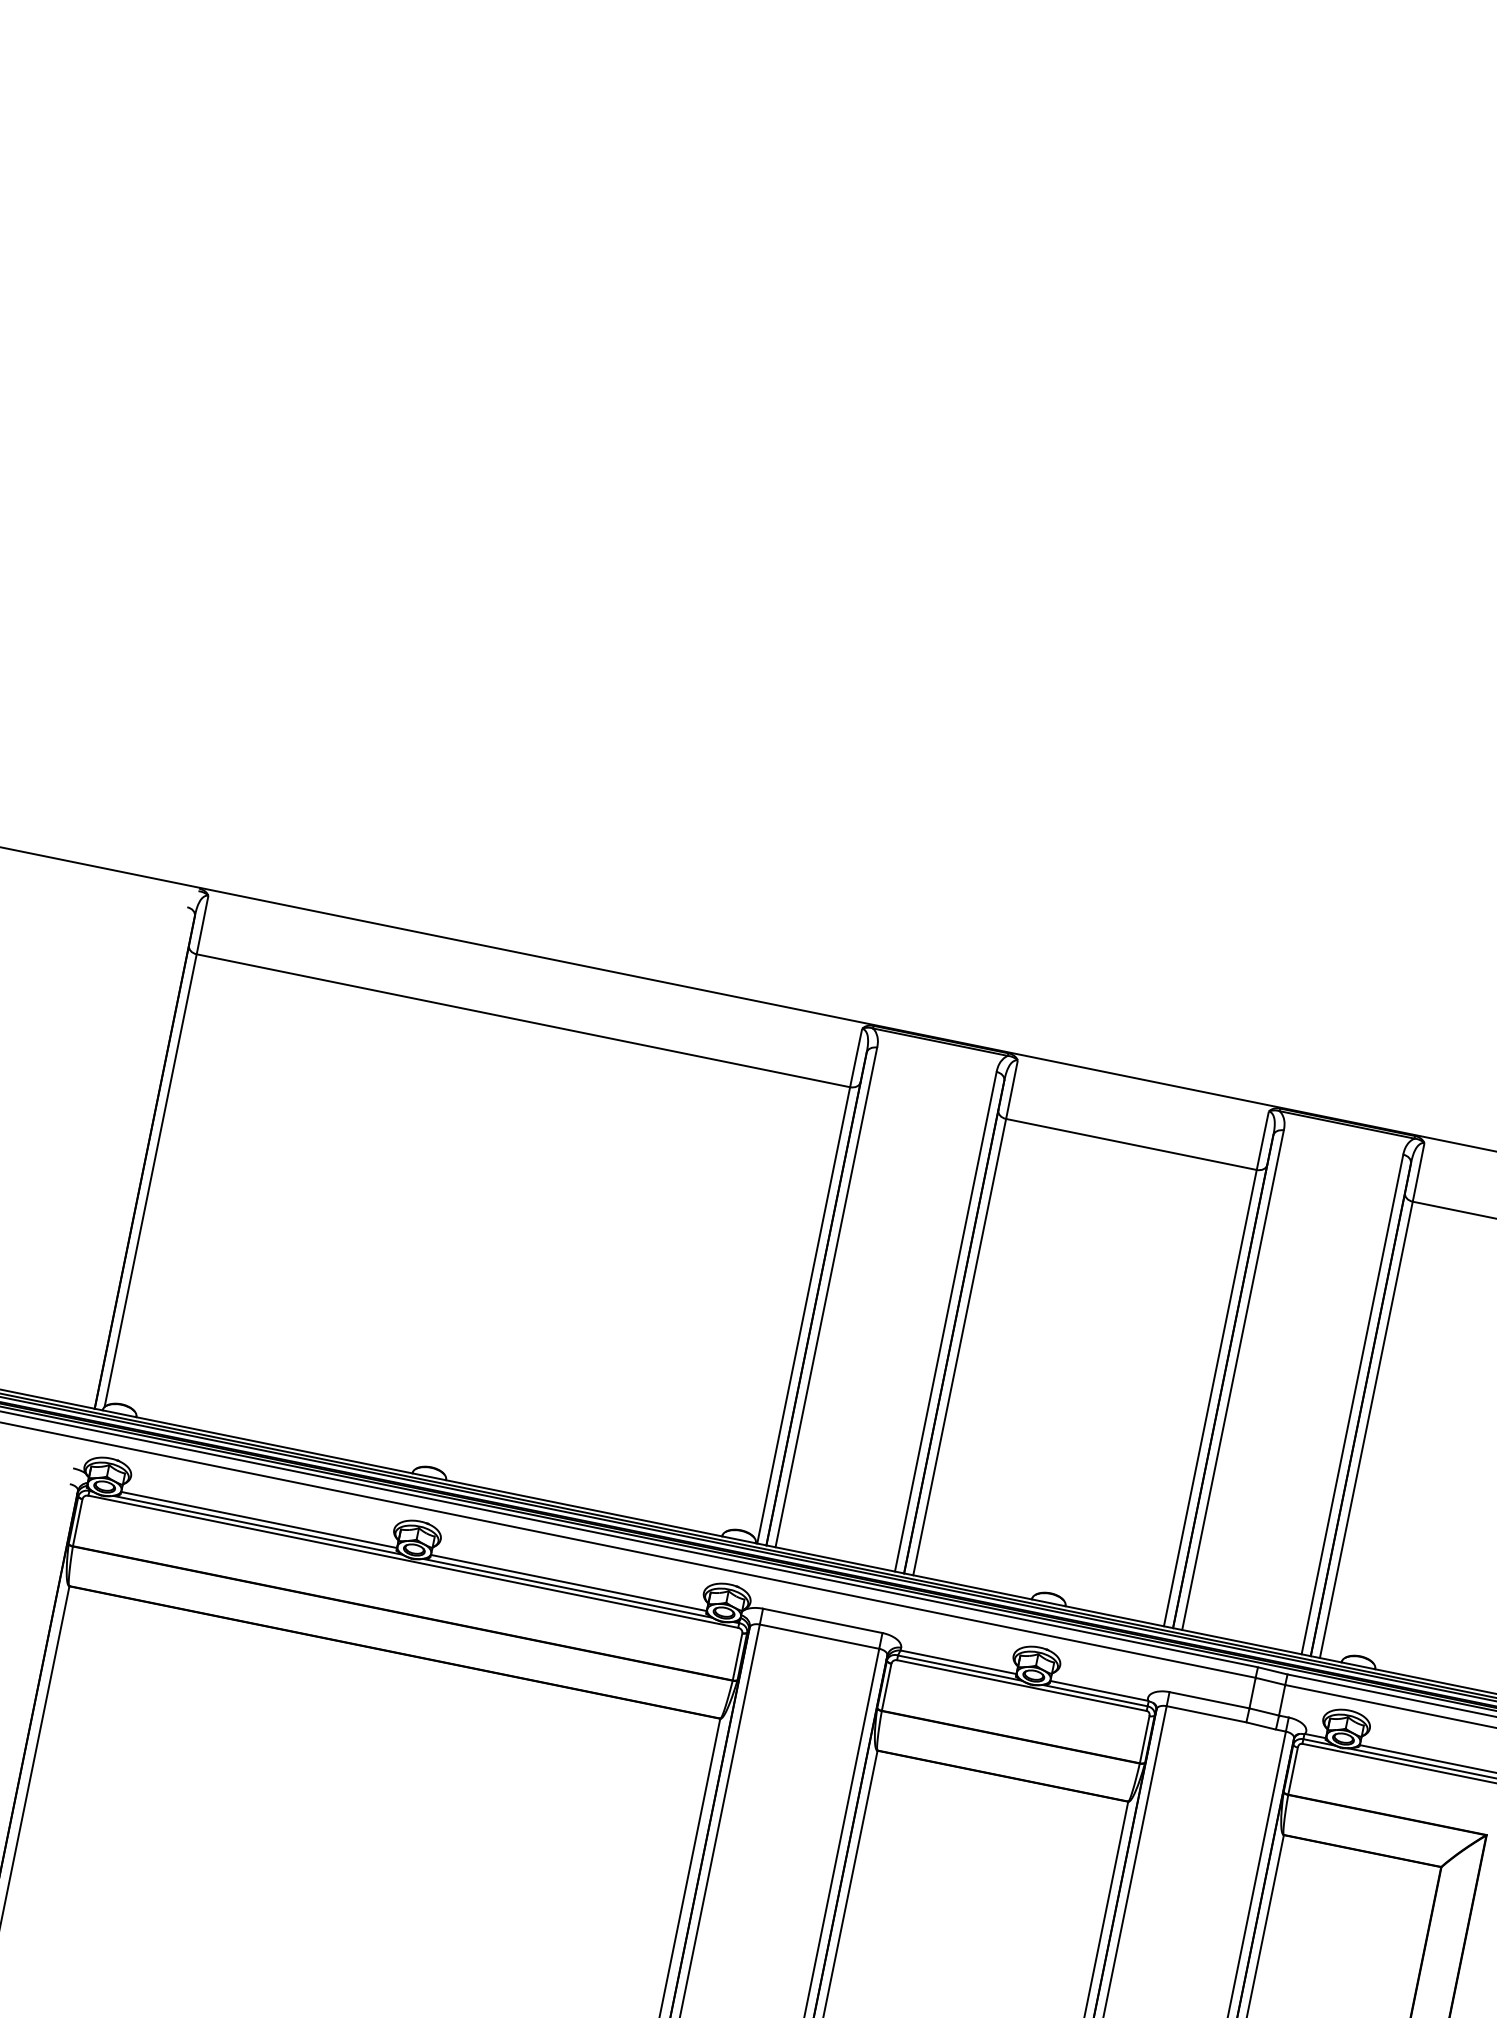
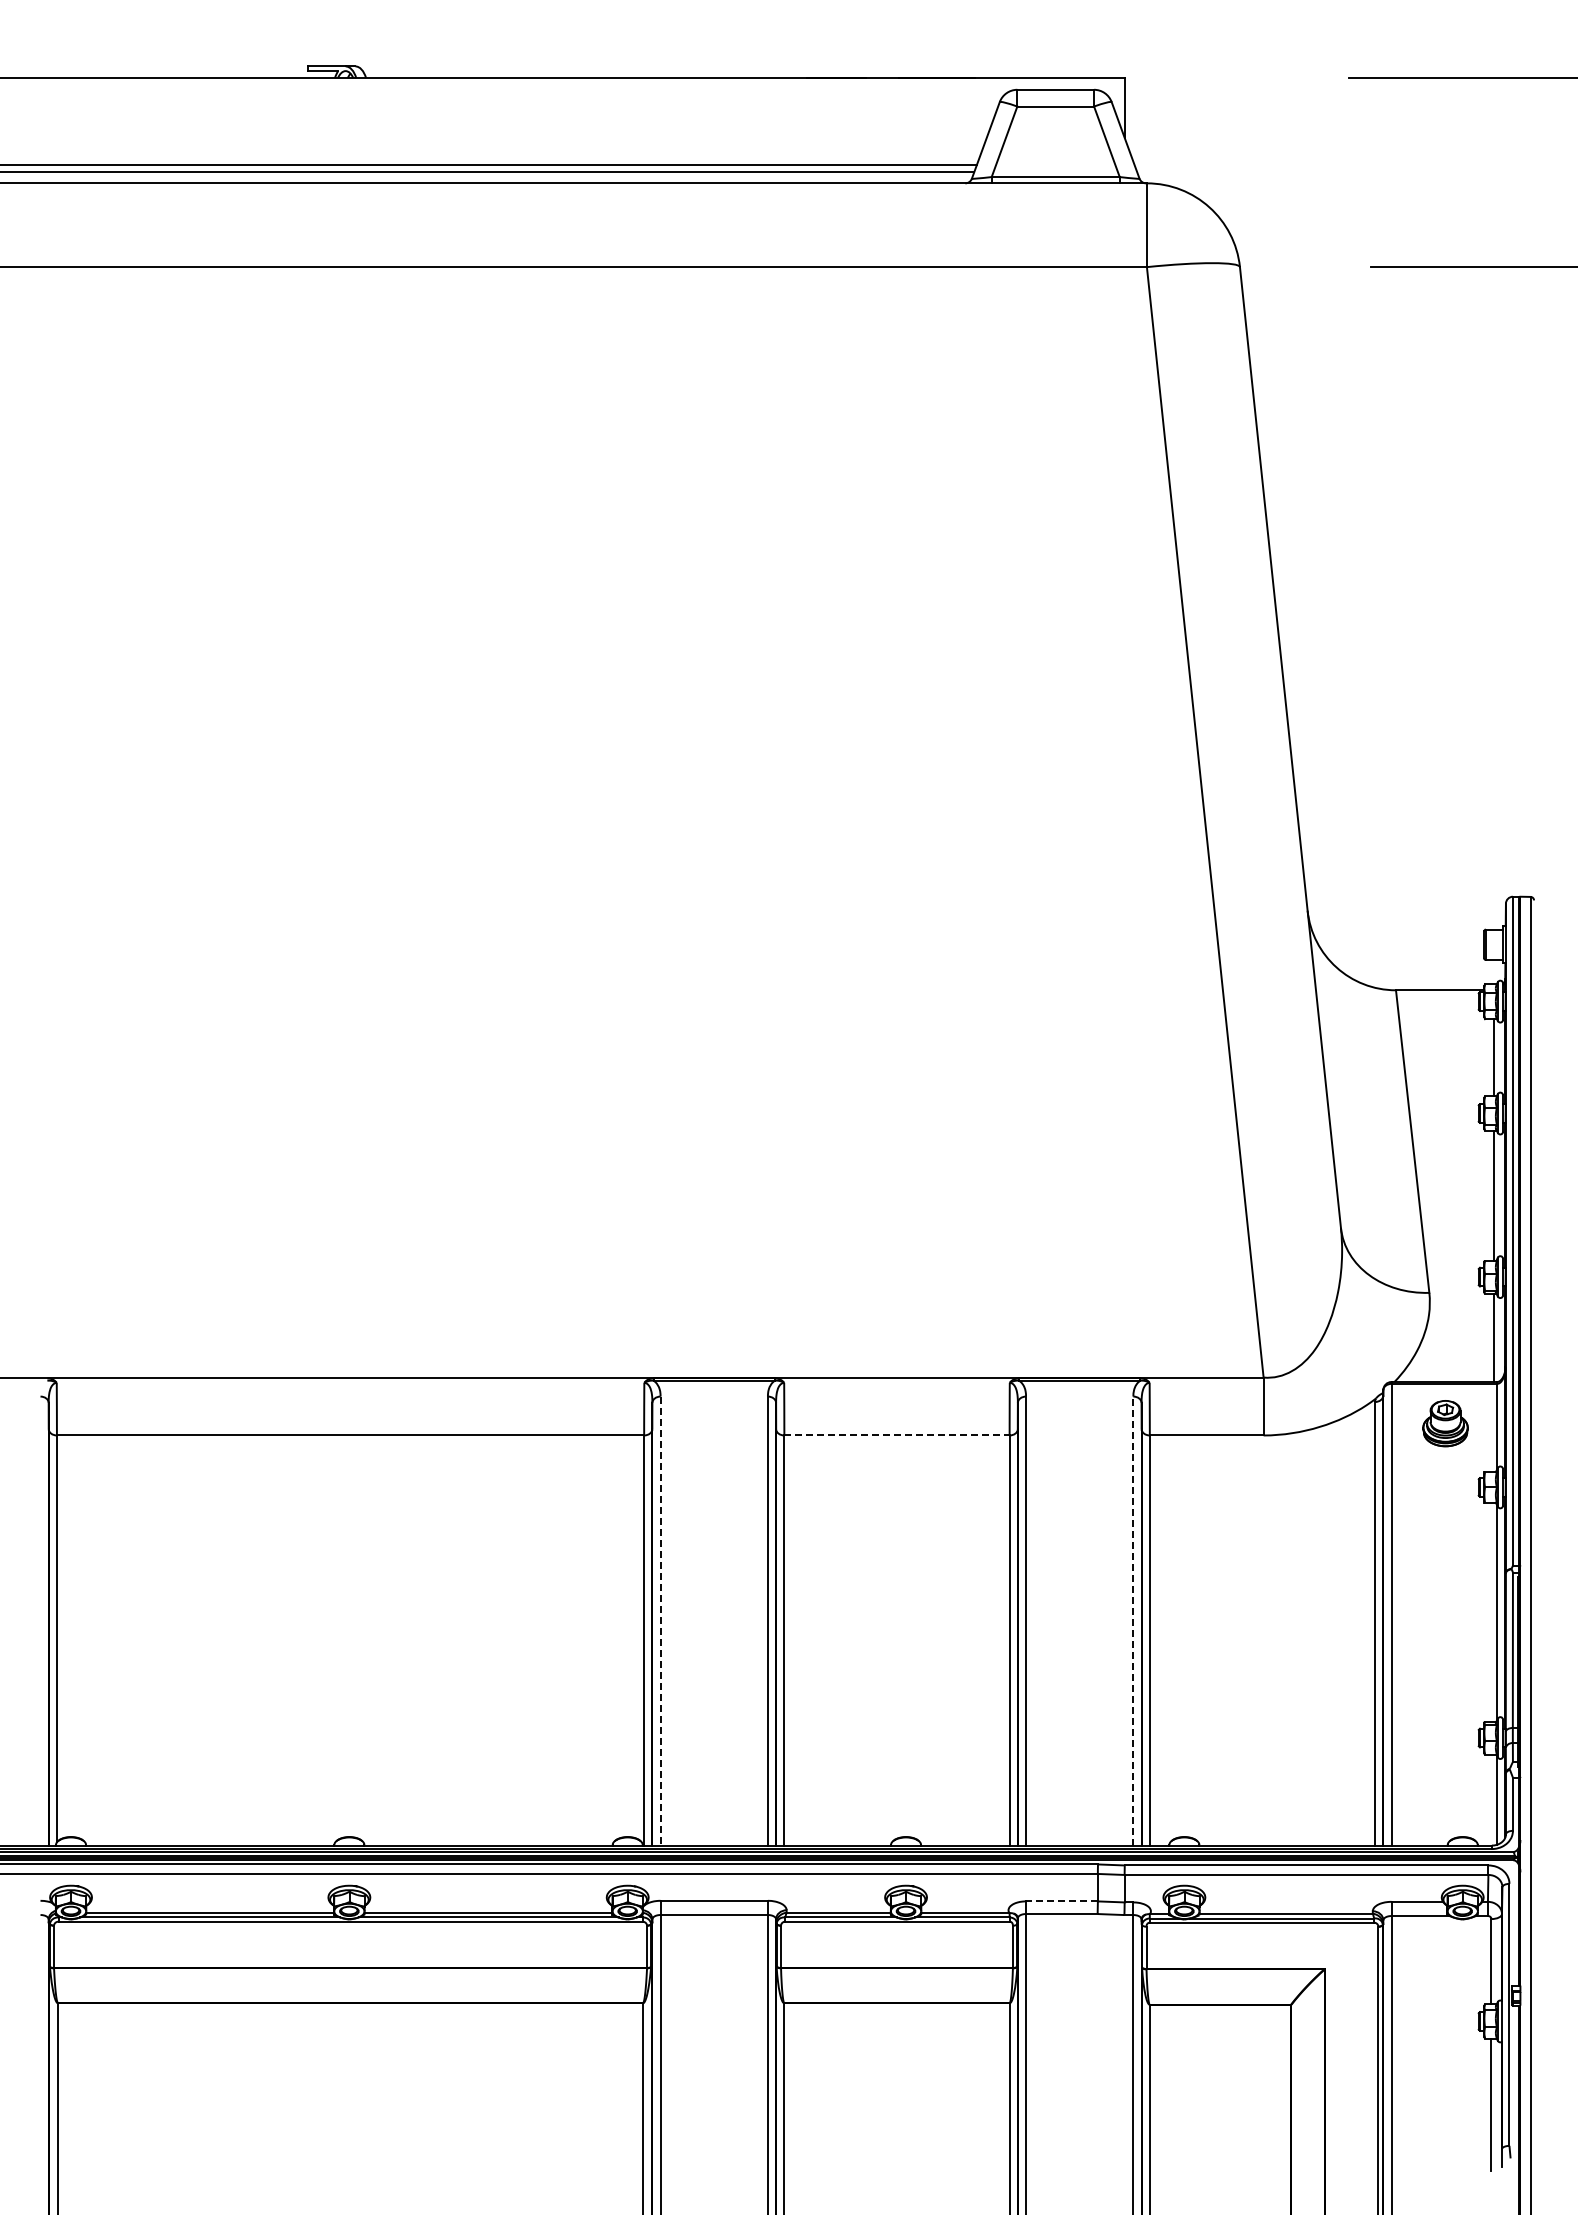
line: (1130, 1144) -> (896, 1435), solid -> dashed
line: (826, 1297) -> (660, 1621), solid -> dashed
line: (1352, 1403) -> (1133, 1620), solid -> dashed
line: (1208, 1700) -> (1061, 1901), solid -> dashed

